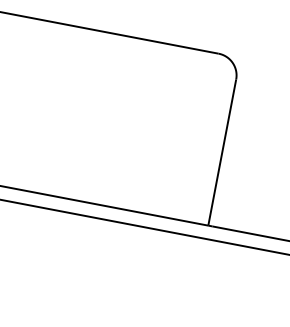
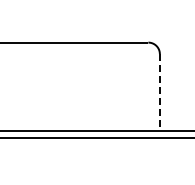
line: (221, 151) -> (159, 92), solid -> dashed

